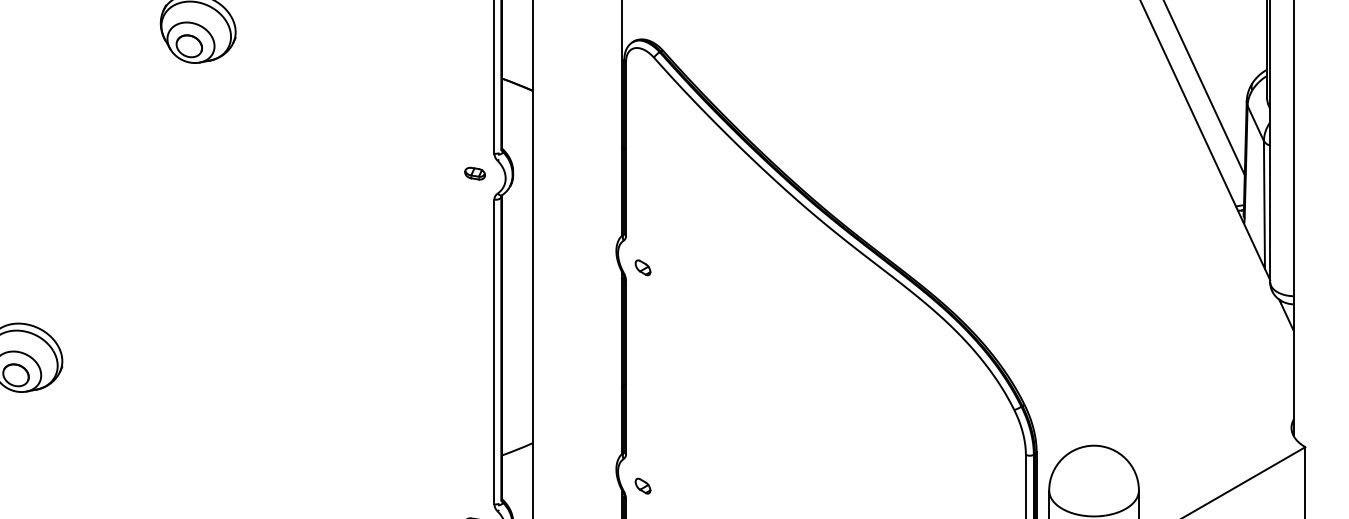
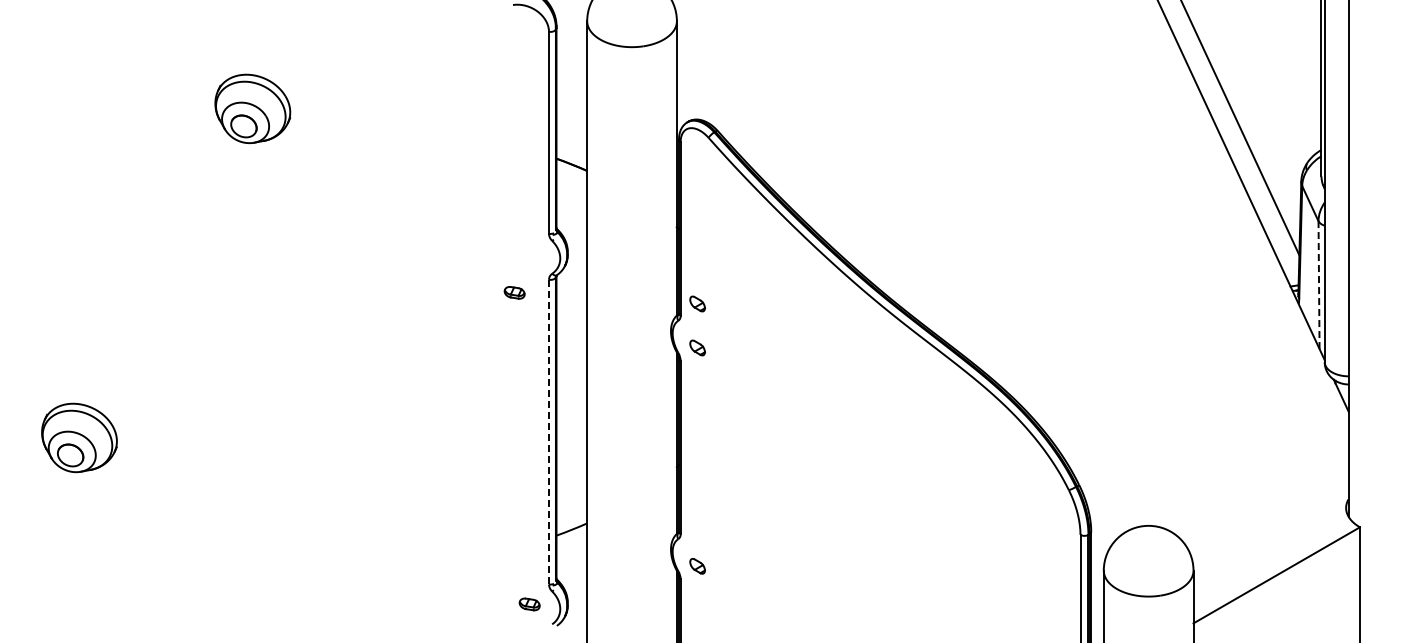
part: (474, 173) -> (514, 292), moved
line: (1264, 205) -> (1319, 285), solid -> dashed
part: (642, 223) -> (697, 303), added
line: (494, 351) -> (549, 431), solid -> dashed

